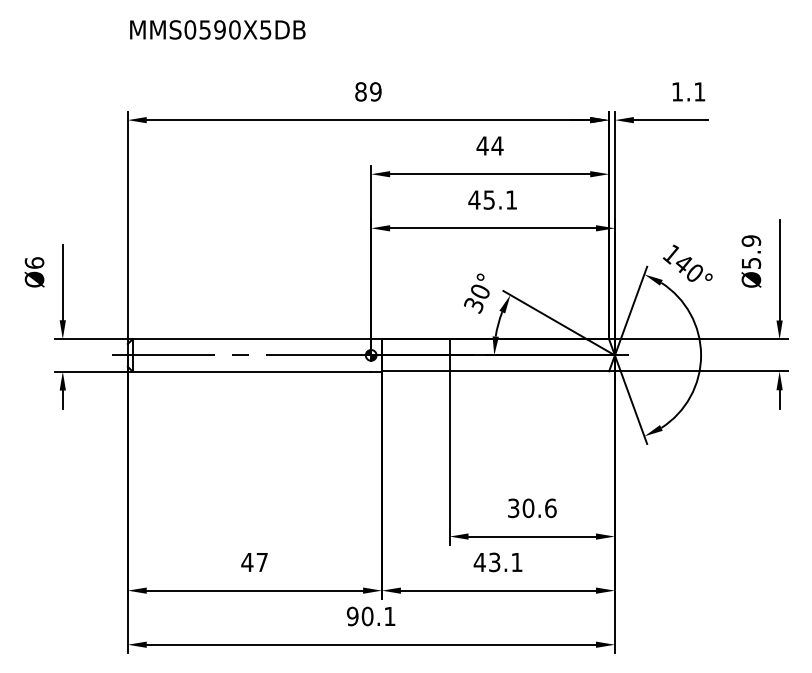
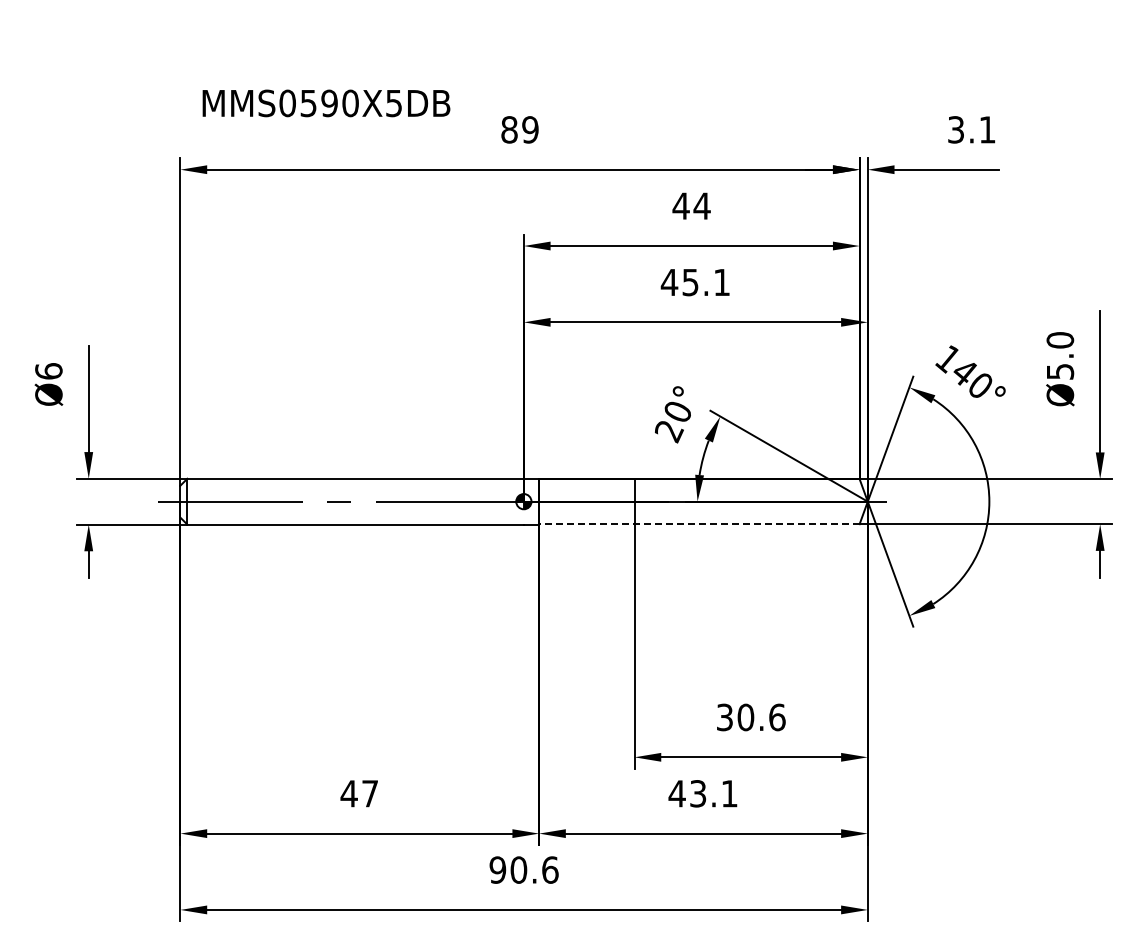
text: (217, 29) -> (326, 103), moved
text: (677, 91) -> (955, 129), 1.1 -> 3.1
text: (751, 241) -> (1060, 340), Ø5.9 -> Ø5.0
text: (473, 305) -> (668, 431), 30° -> 20°
line: (494, 371) -> (698, 524), solid -> dashed
text: (390, 616) -> (550, 869), 90.1 -> 90.6

